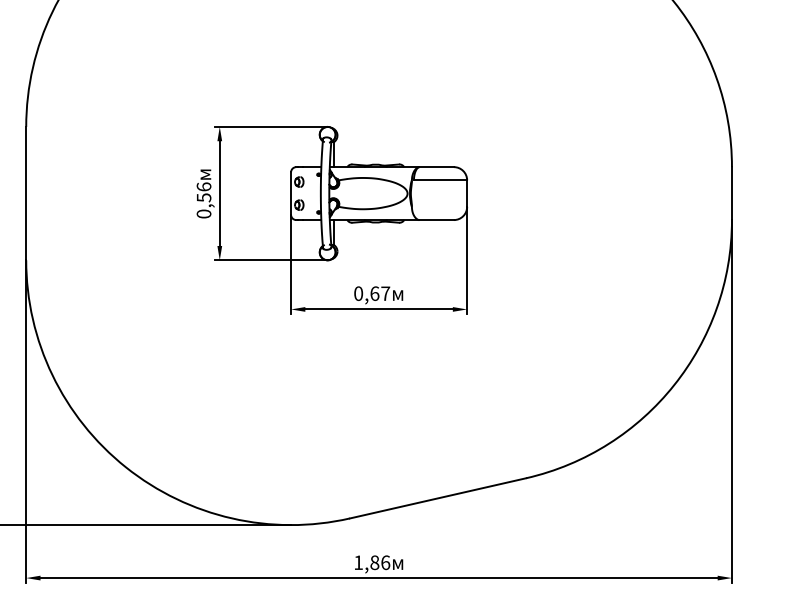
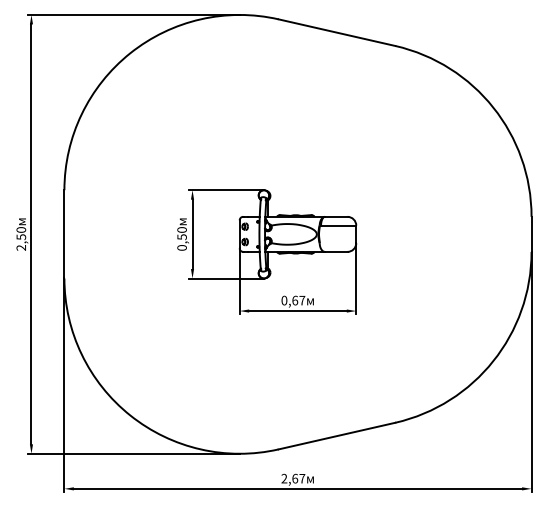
text: (203, 186) -> (181, 229), 0,56 -> 0,50
text: (372, 562) -> (293, 478), 1,86 -> 2,67

